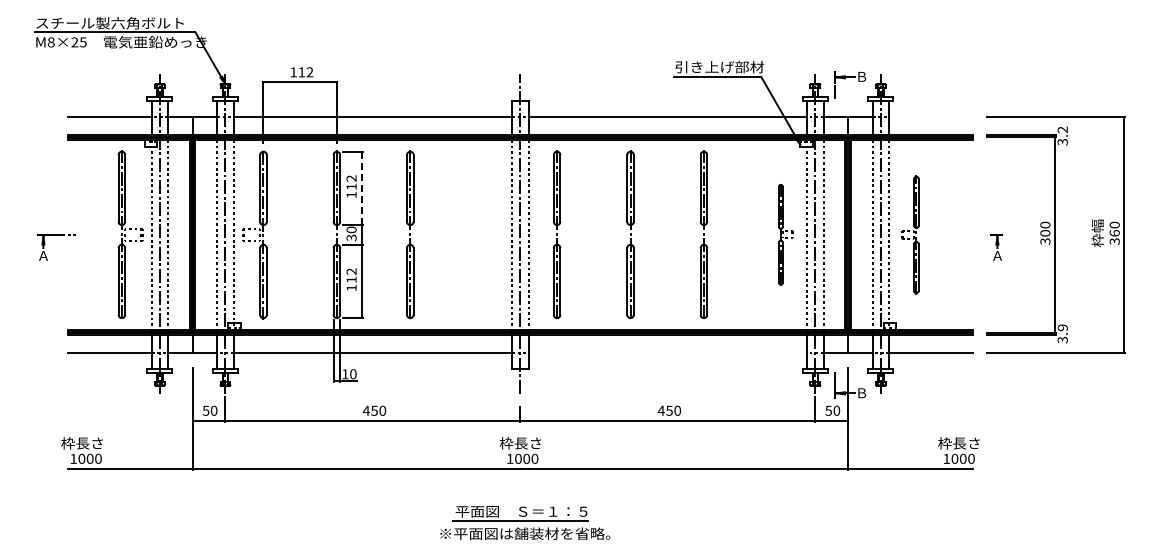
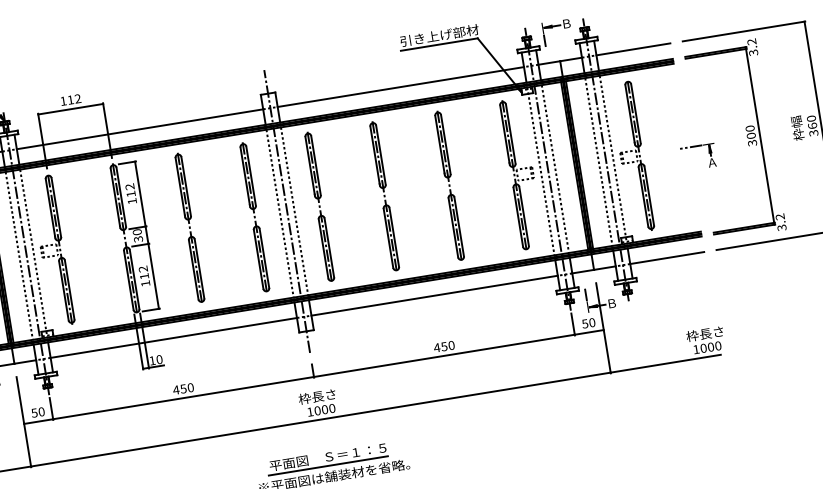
line: (930, 116) -> (632, 49), added
line: (361, 188) -> (140, 194), dashed -> solid
part: (483, 234) -> (254, 217), added
part: (785, 234) -> (521, 174), size x1.67
part: (910, 234) -> (632, 156), size x1.43
line: (976, 234) -> (690, 146), added
text: (1062, 327) -> (779, 216), 3.9 -> 3.2
line: (667, 352) -> (434, 295), added

